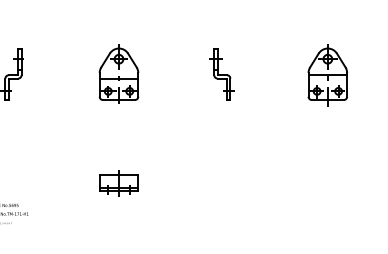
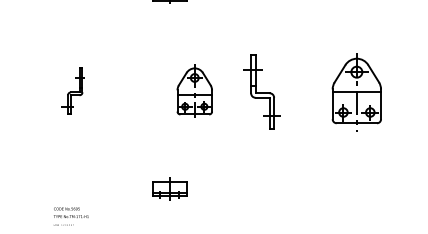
part: (118, 73) -> (194, 90), moved
part: (221, 73) -> (261, 90), size x1.6
part: (327, 75) -> (356, 92), size x1.4

